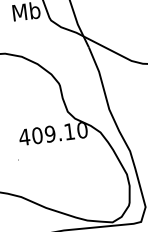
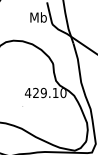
text: (38, 136) -> (36, 93), 409.10 -> 429.10

